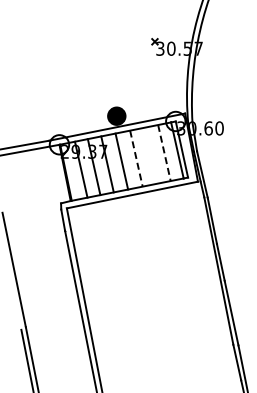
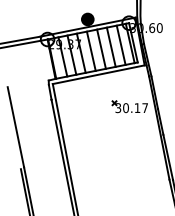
line: (164, 153) -> (121, 45), dashed -> solid
line: (150, 155) -> (111, 47), added
line: (136, 158) -> (101, 49), dashed -> solid
part: (176, 240) -> (129, 106), added

